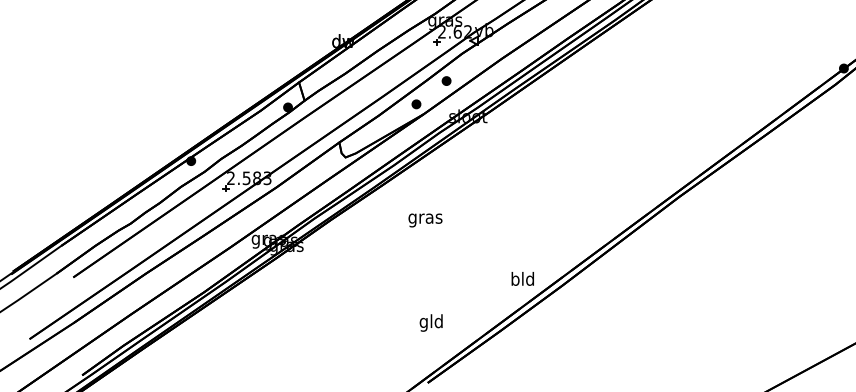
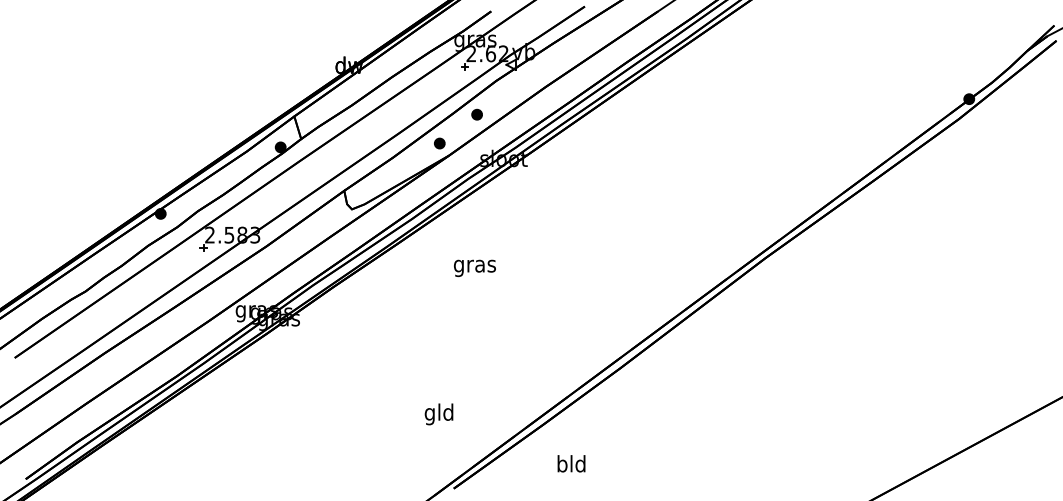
text: (425, 220) -> (474, 268), moved
text: (522, 278) -> (571, 463), moved
text: (430, 323) -> (438, 414), moved

